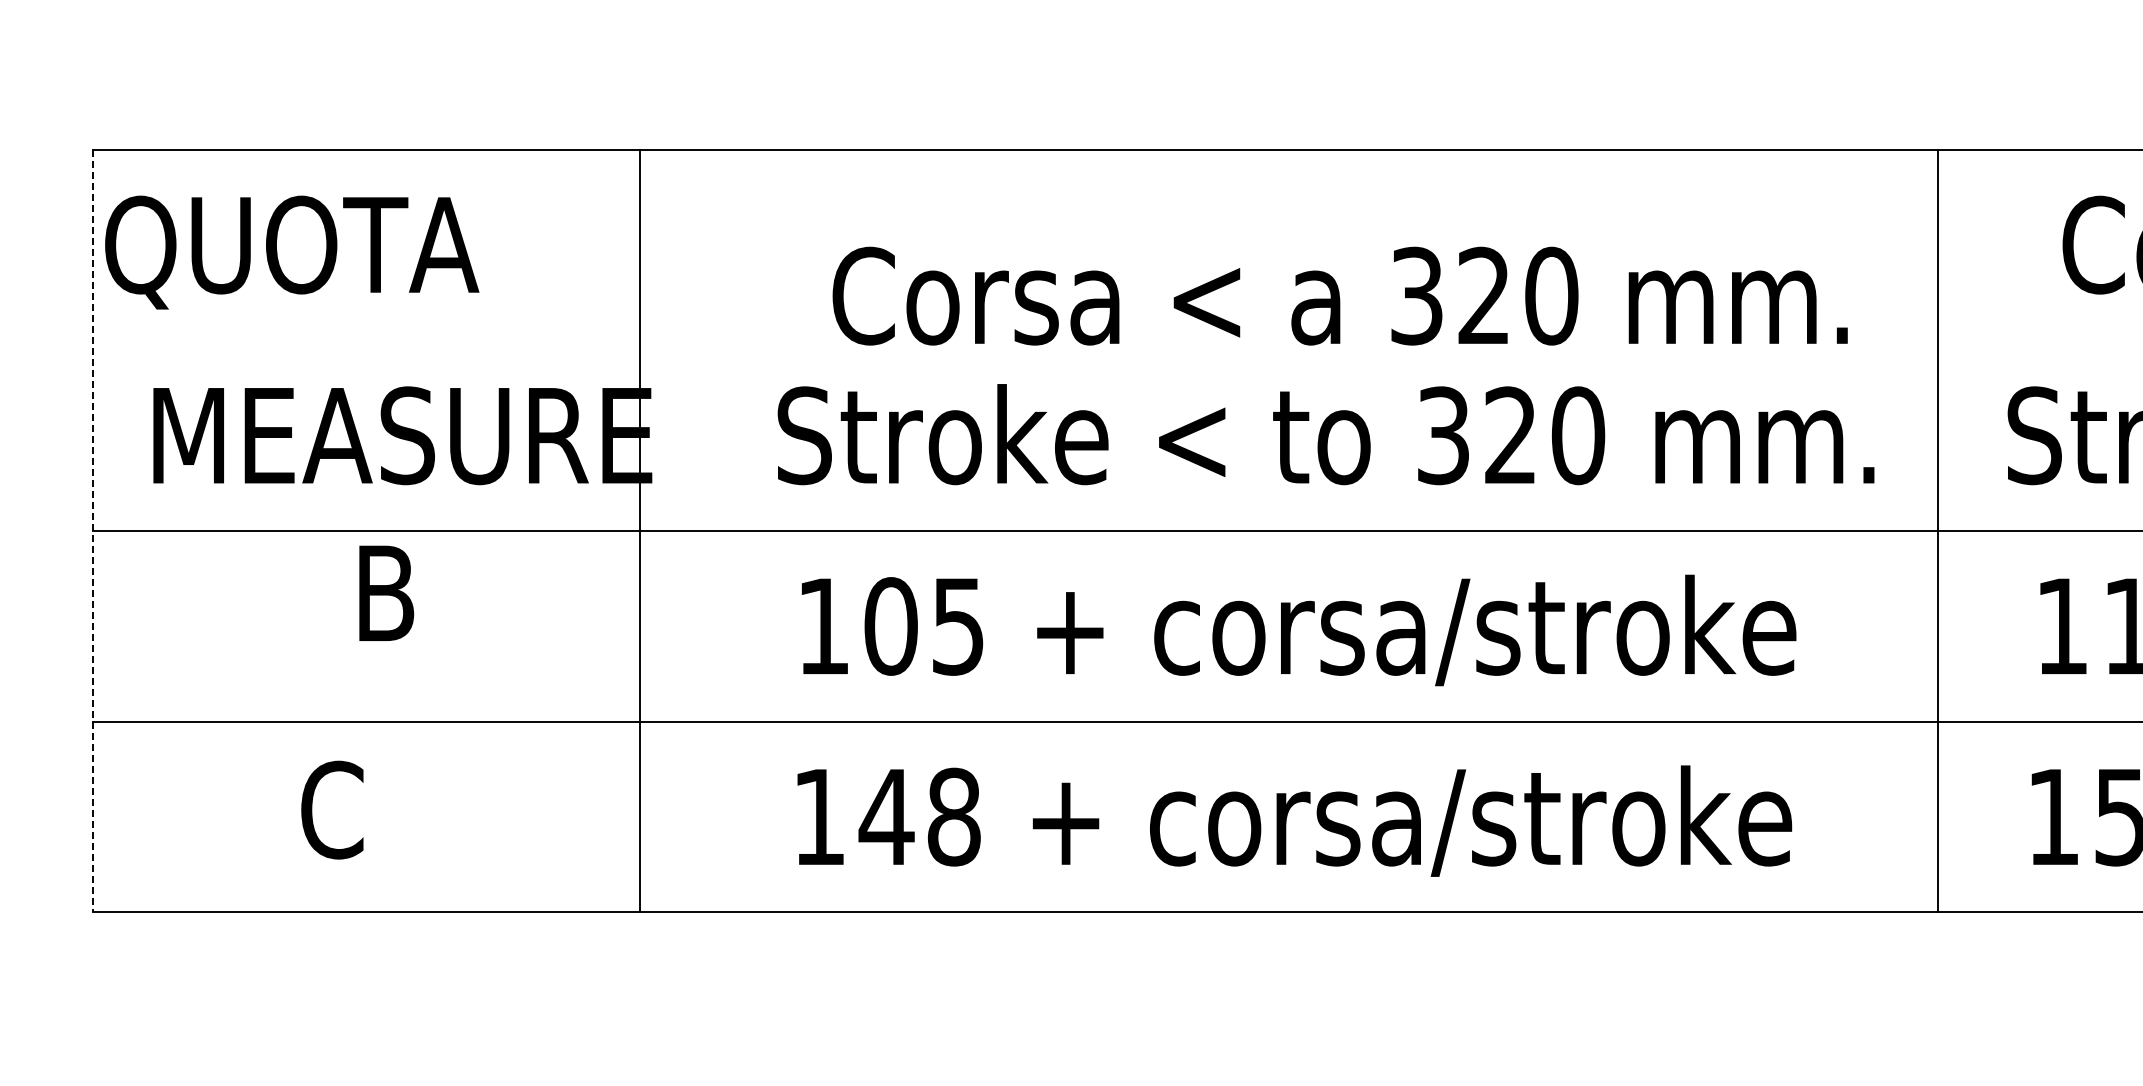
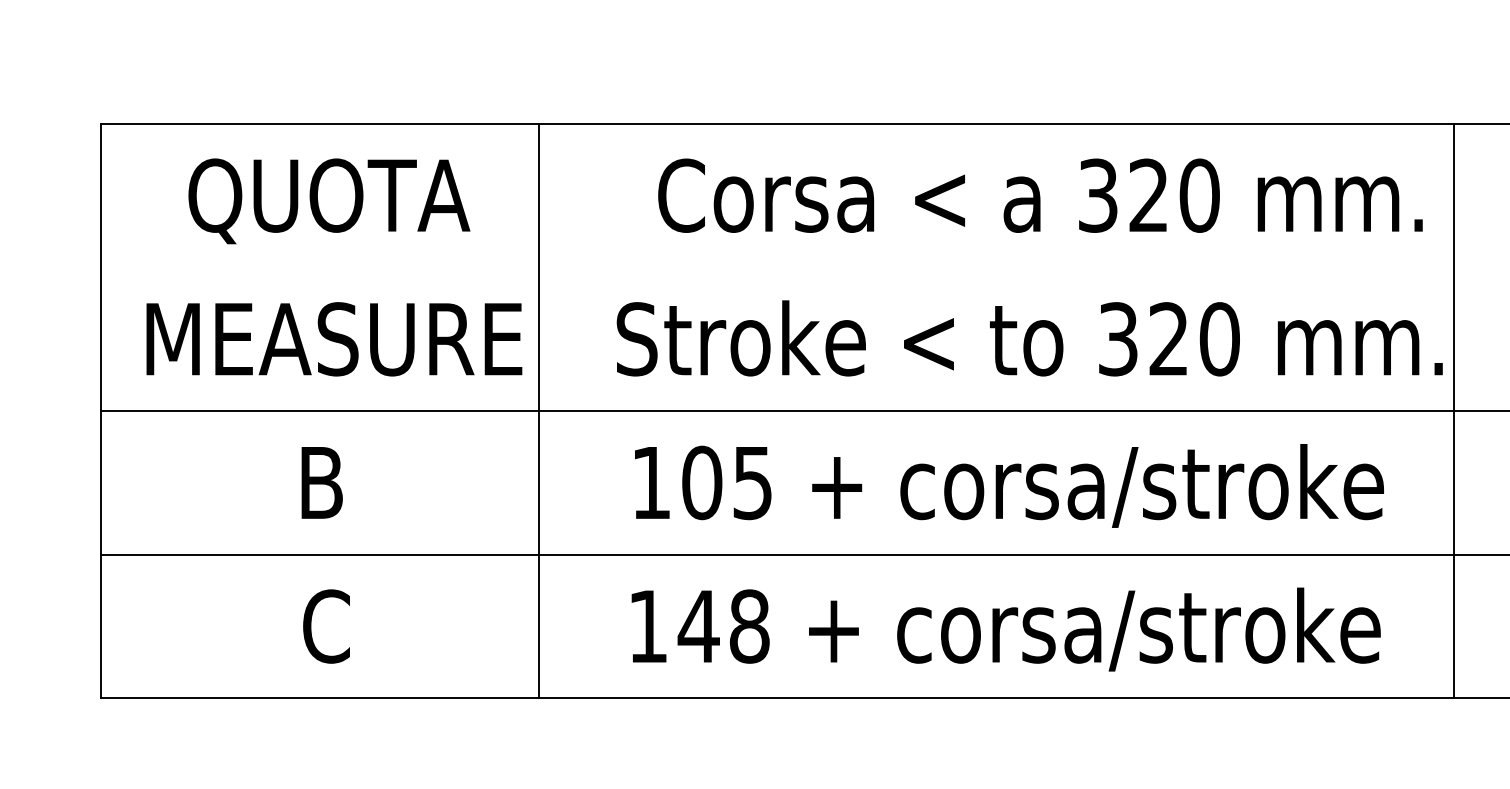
text: (292, 252) -> (329, 201), moved
text: (1339, 295) -> (1039, 195), moved
line: (640, 530) -> (539, 410), moved
line: (1937, 530) -> (1454, 410), moved
line: (92, 531) -> (100, 411), dashed -> solid
text: (386, 592) -> (322, 482), moved
text: (332, 809) -> (326, 626), moved

